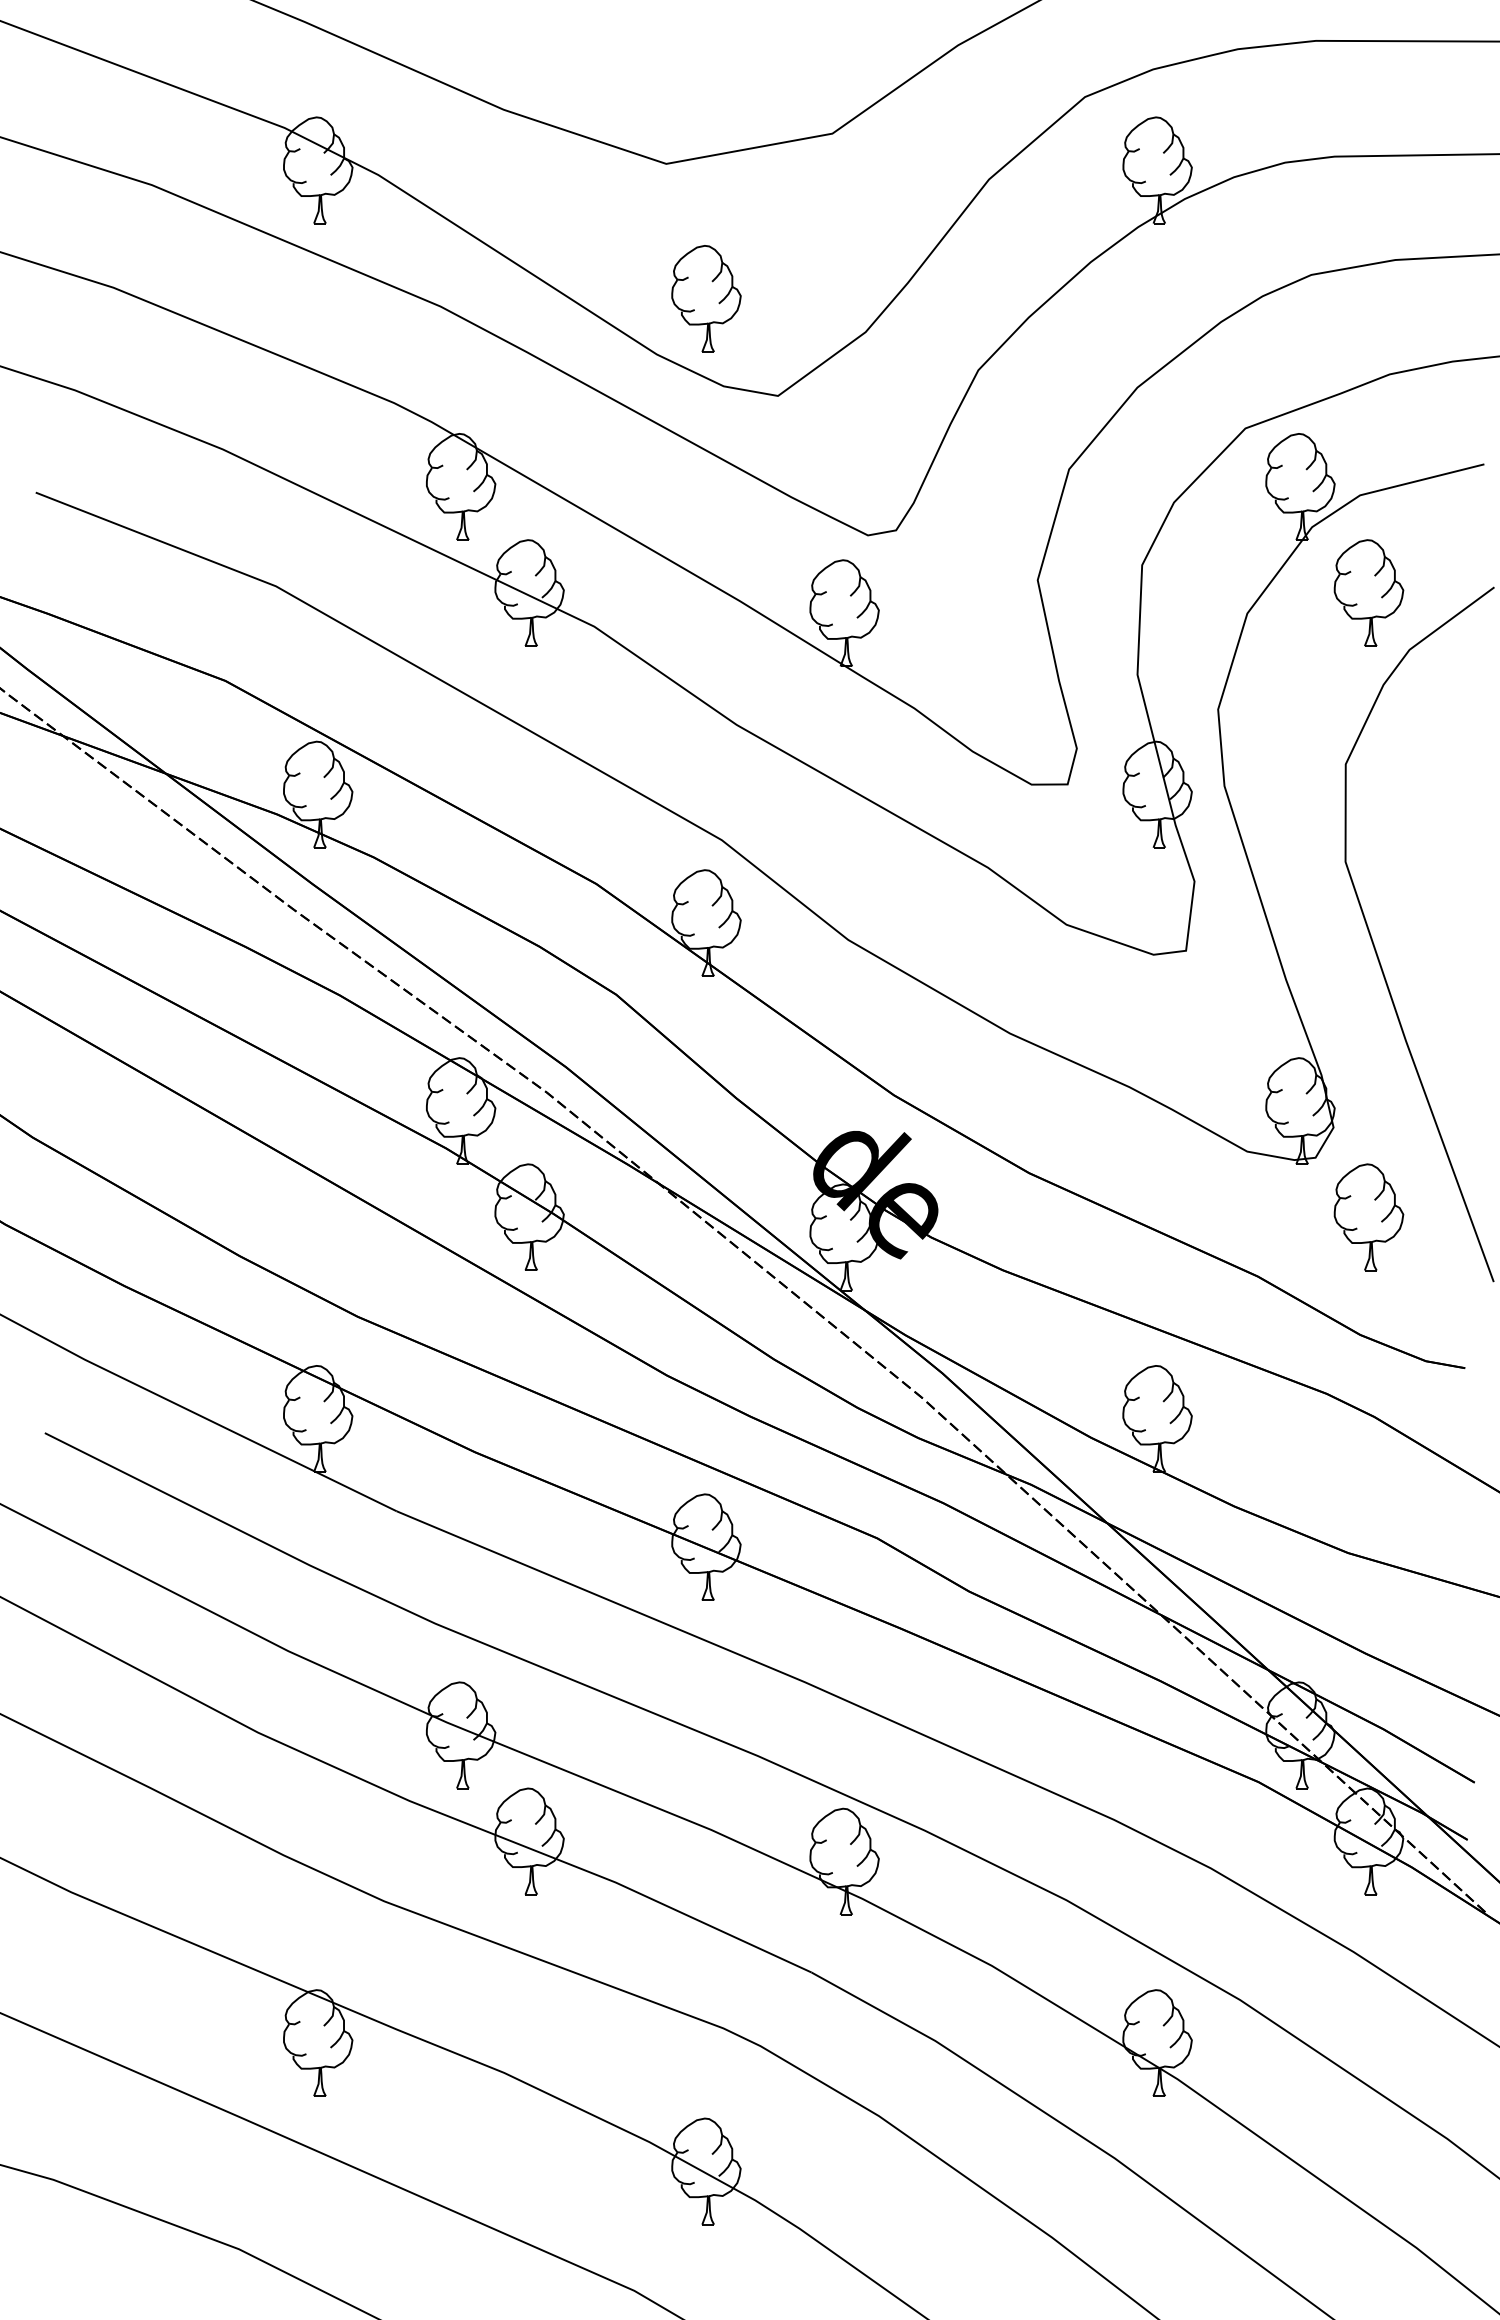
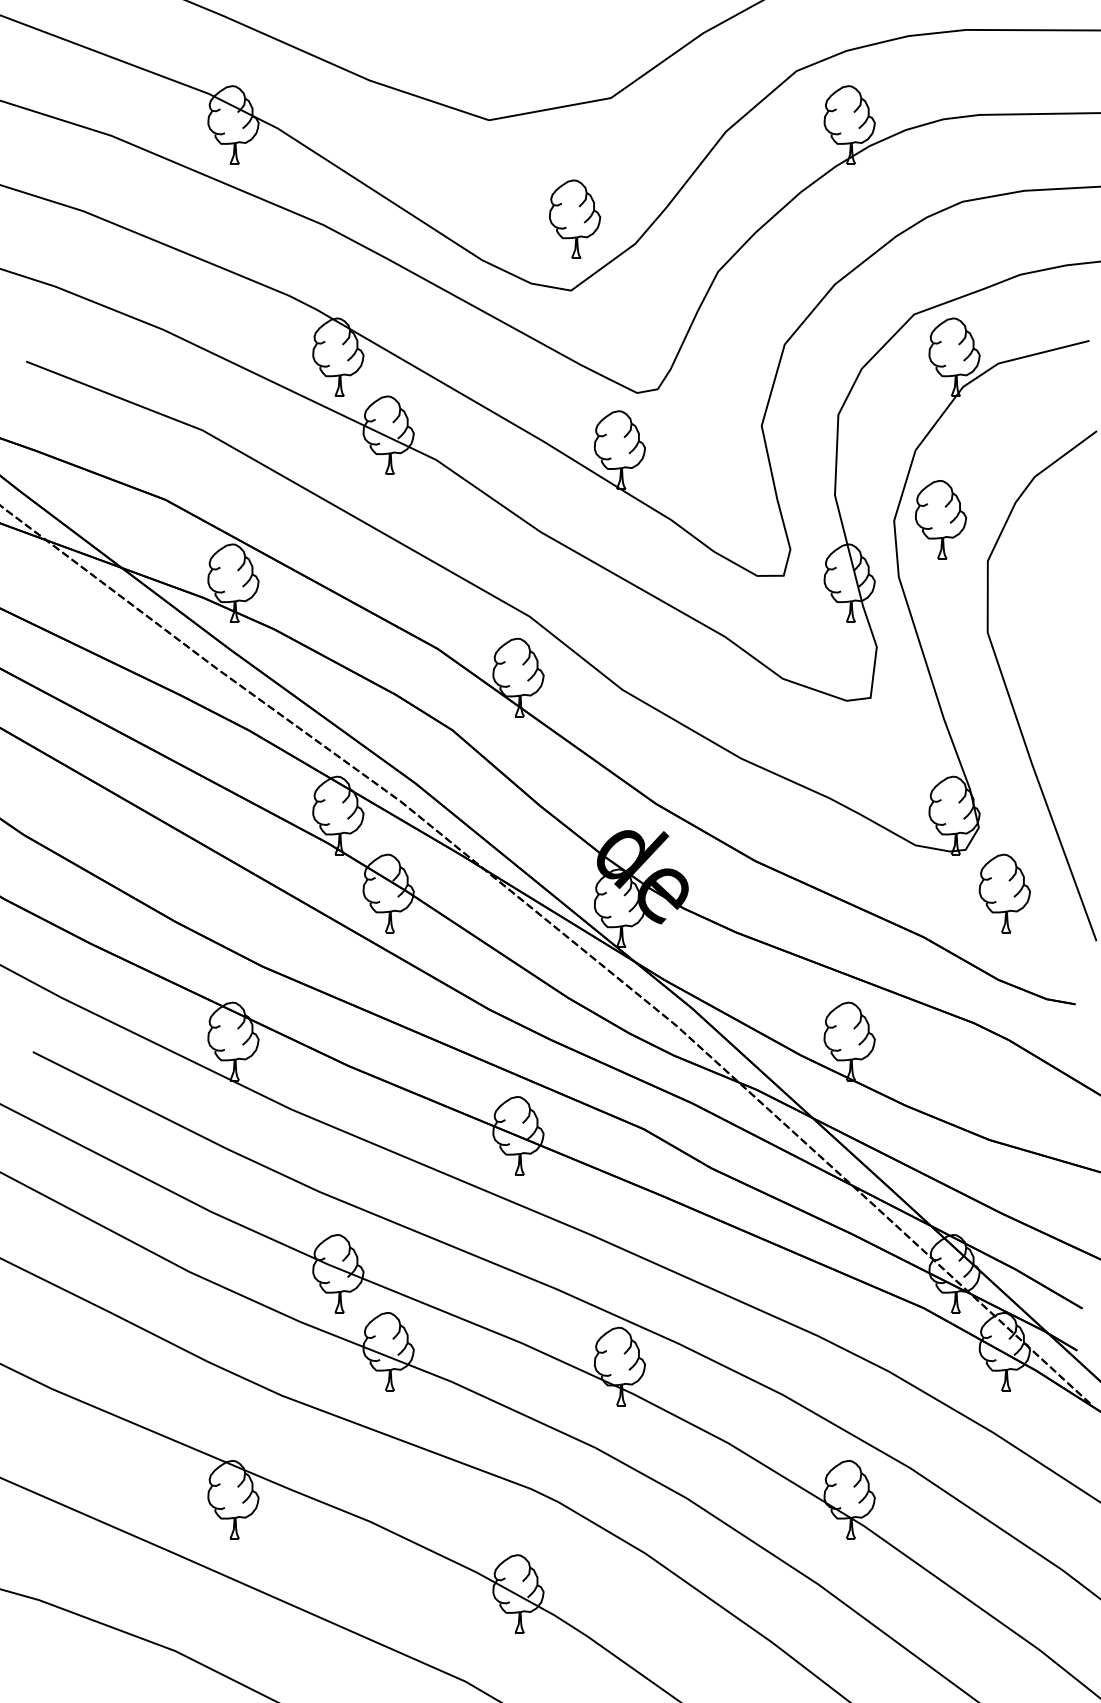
part: (706, 298) -> (575, 219), moved
part: (1368, 592) -> (940, 519), moved

